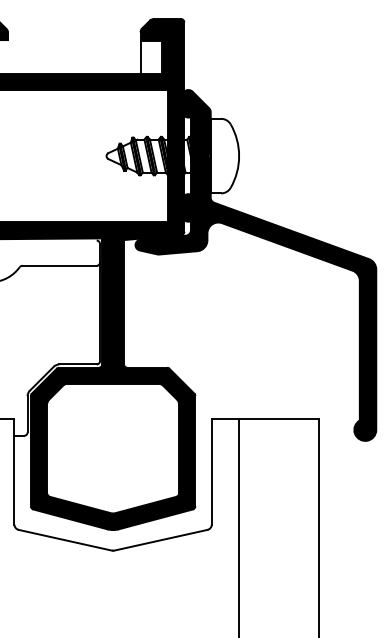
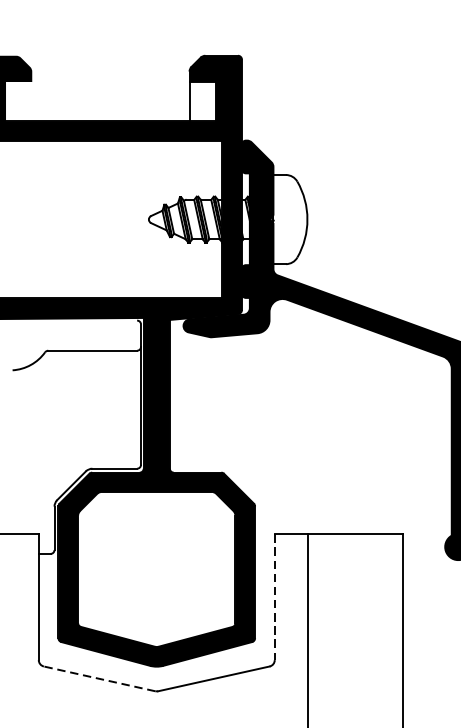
line: (211, 471) -> (274, 596), solid -> dashed
line: (65, 540) -> (99, 679), solid -> dashed

